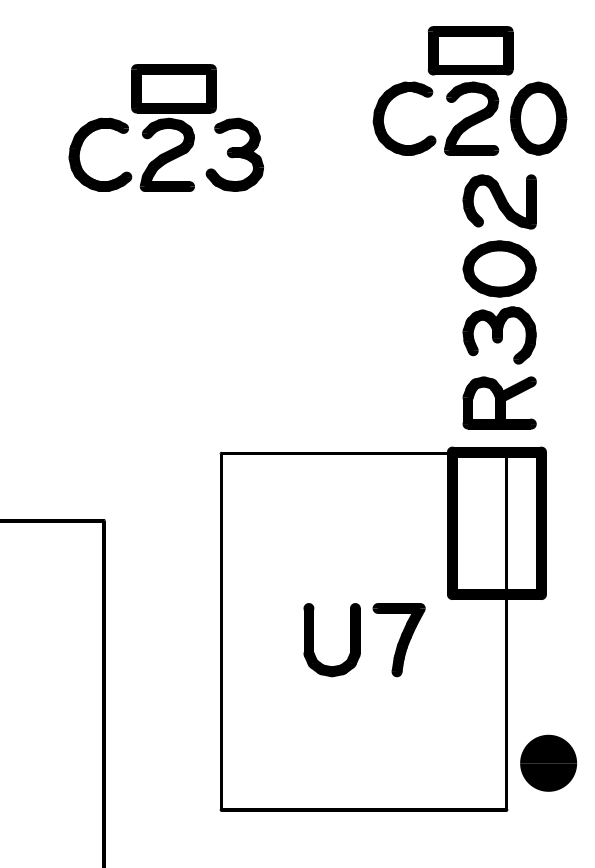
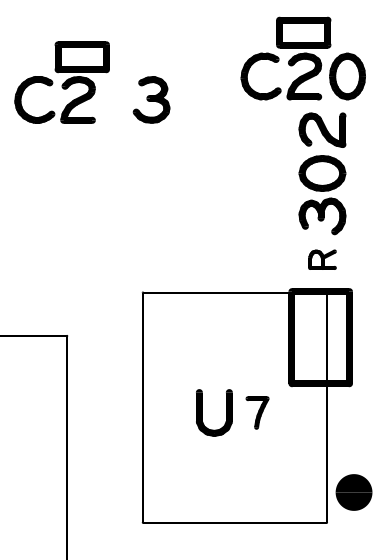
part: (141, 127) -> (61, 82), moved
part: (499, 402) -> (322, 259), size x0.6
part: (398, 639) -> (257, 412), size x0.7

